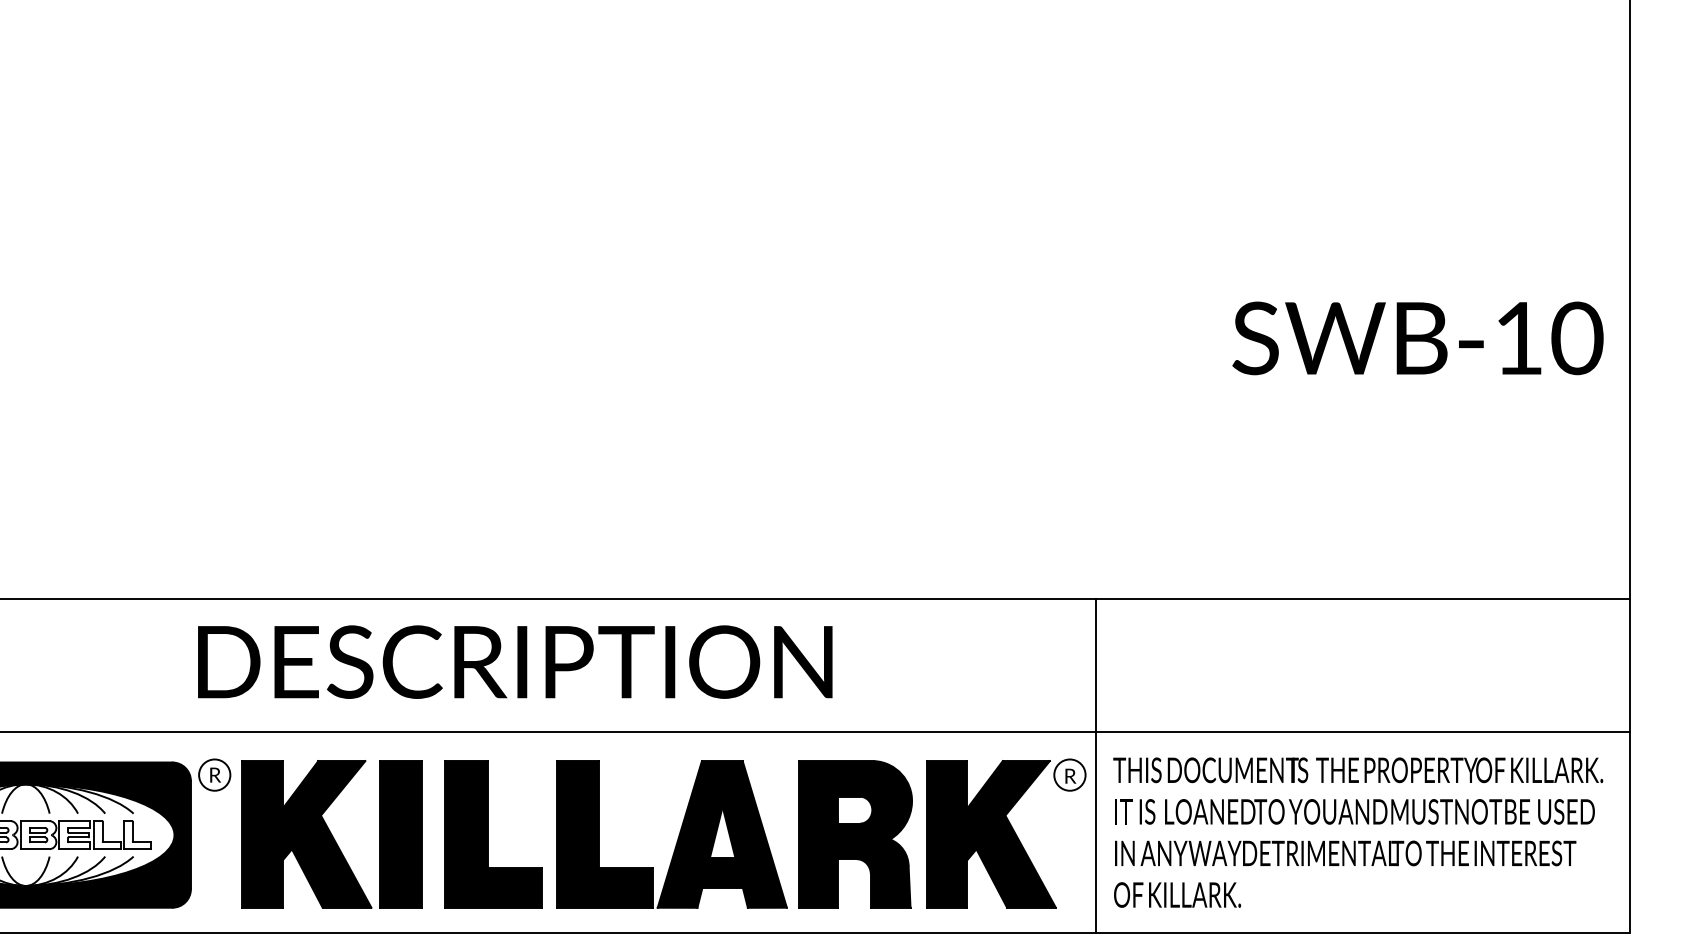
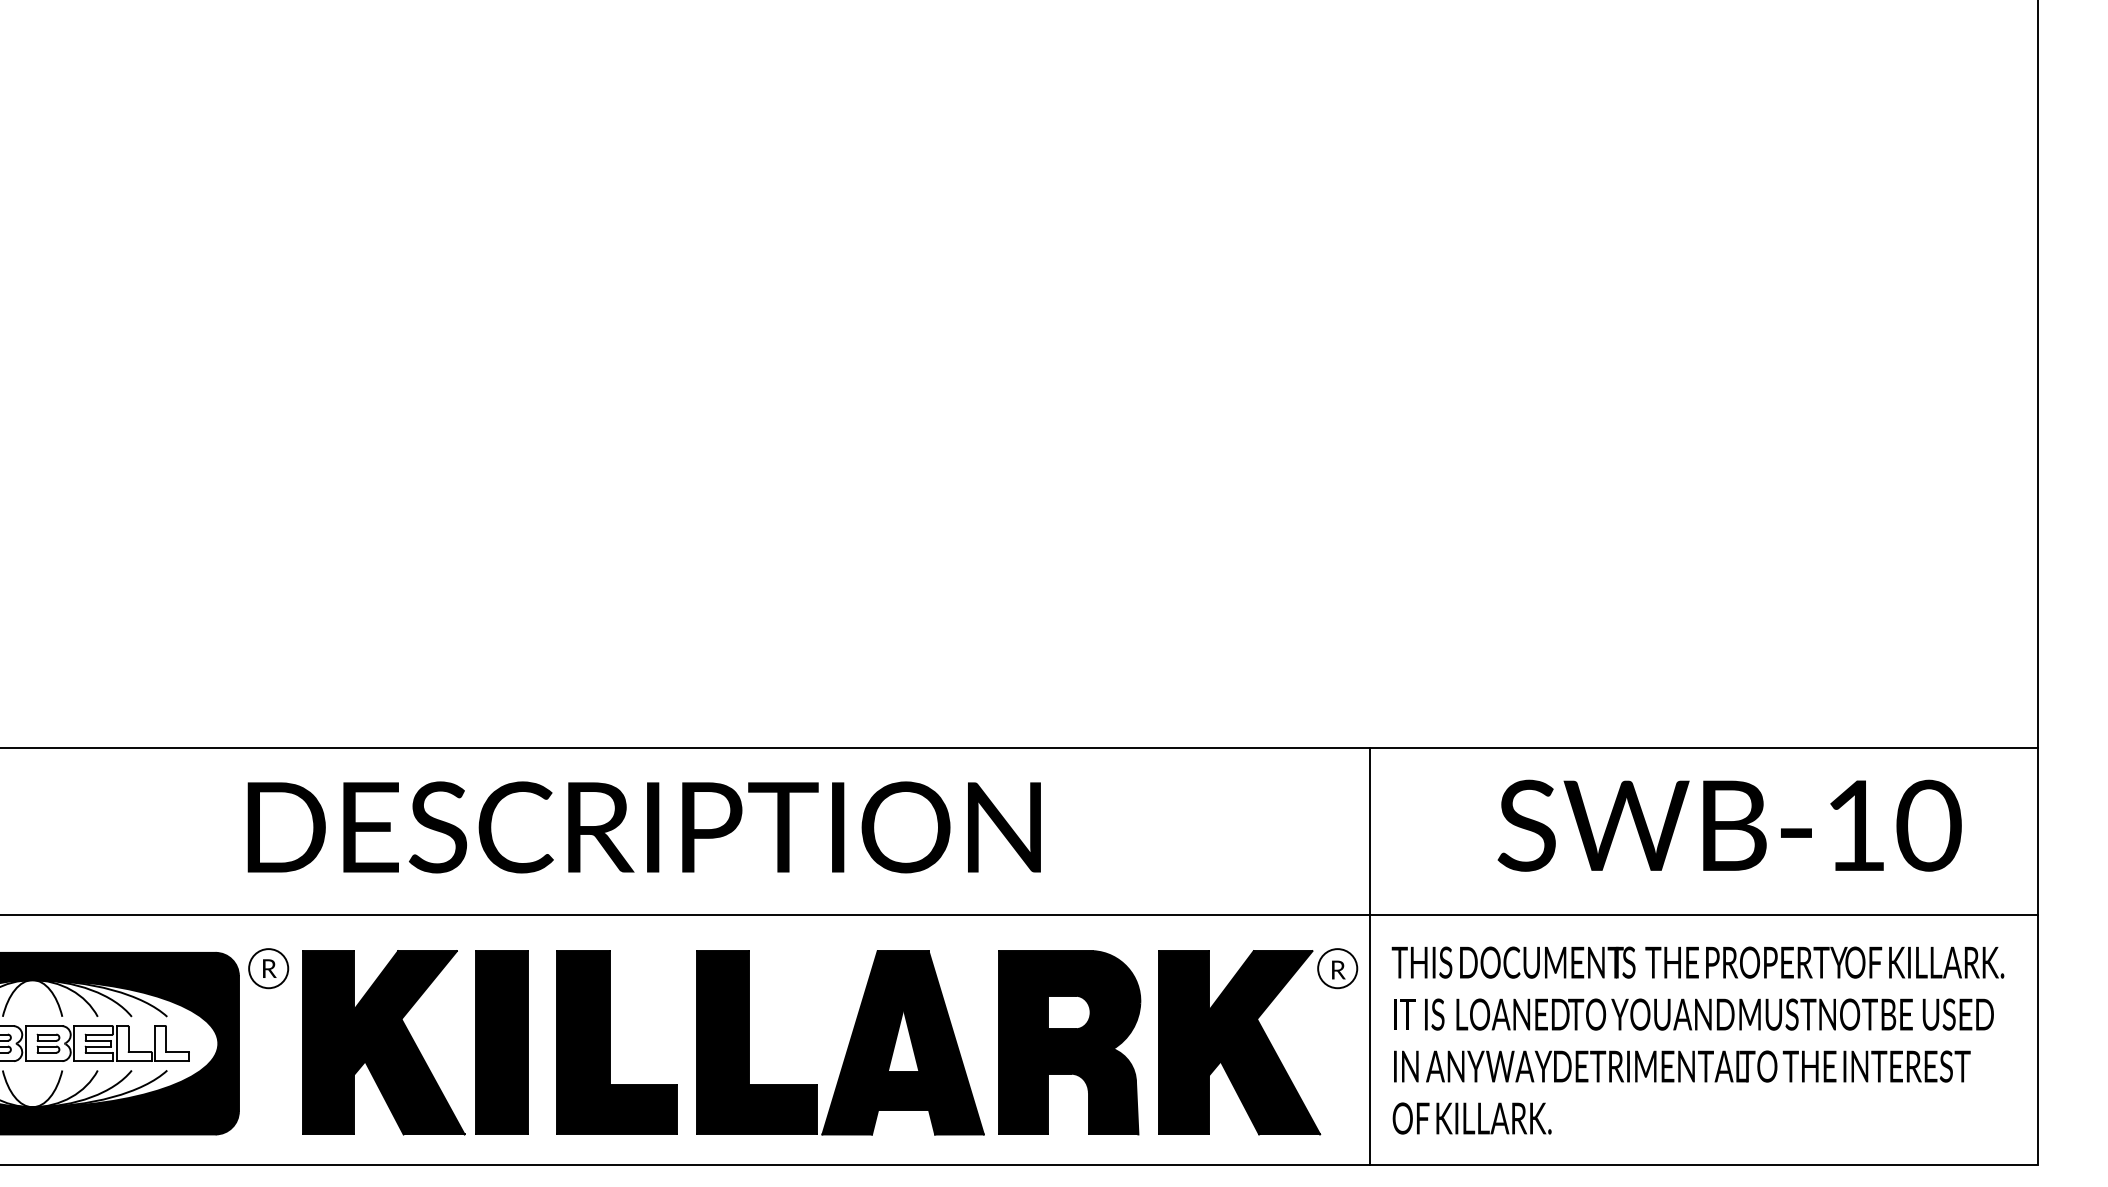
text: (1417, 338) -> (1729, 825), moved

